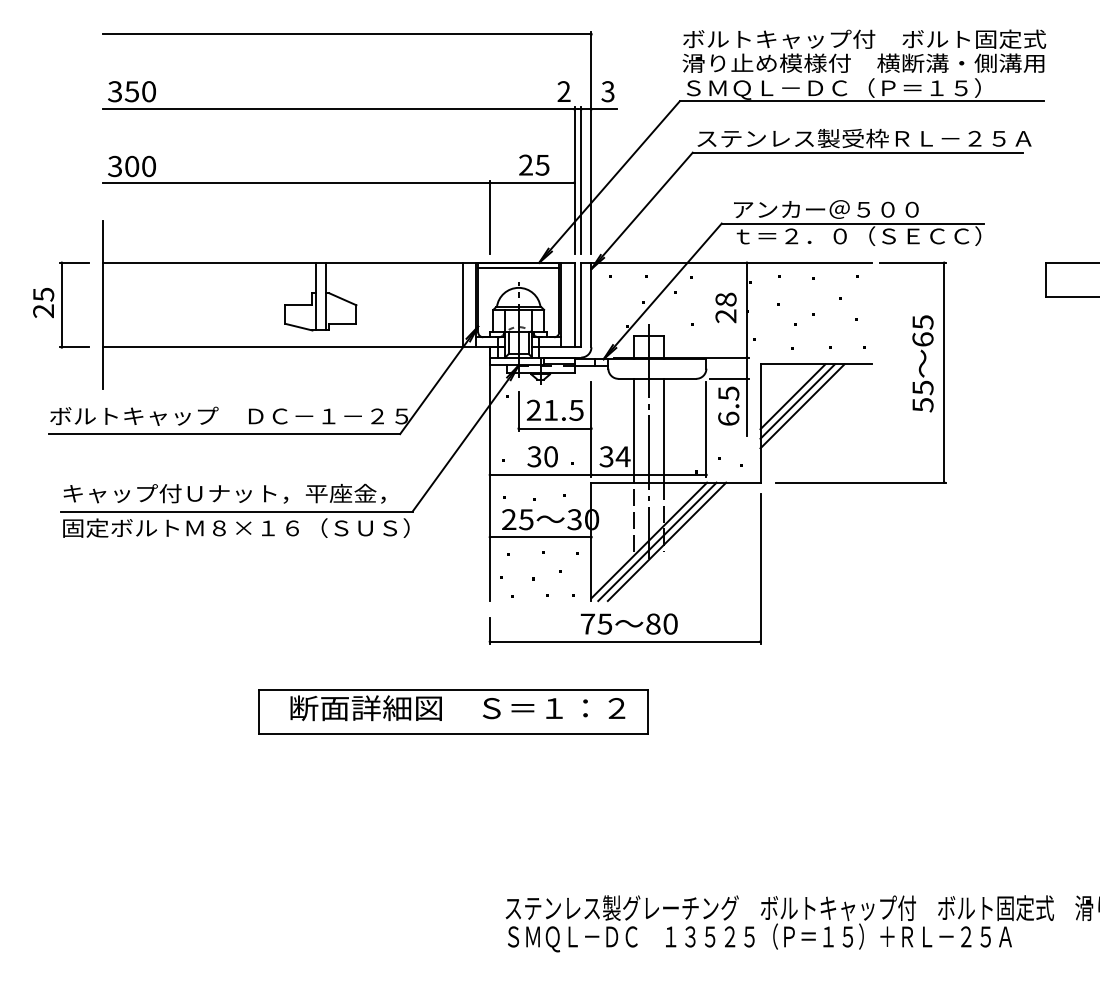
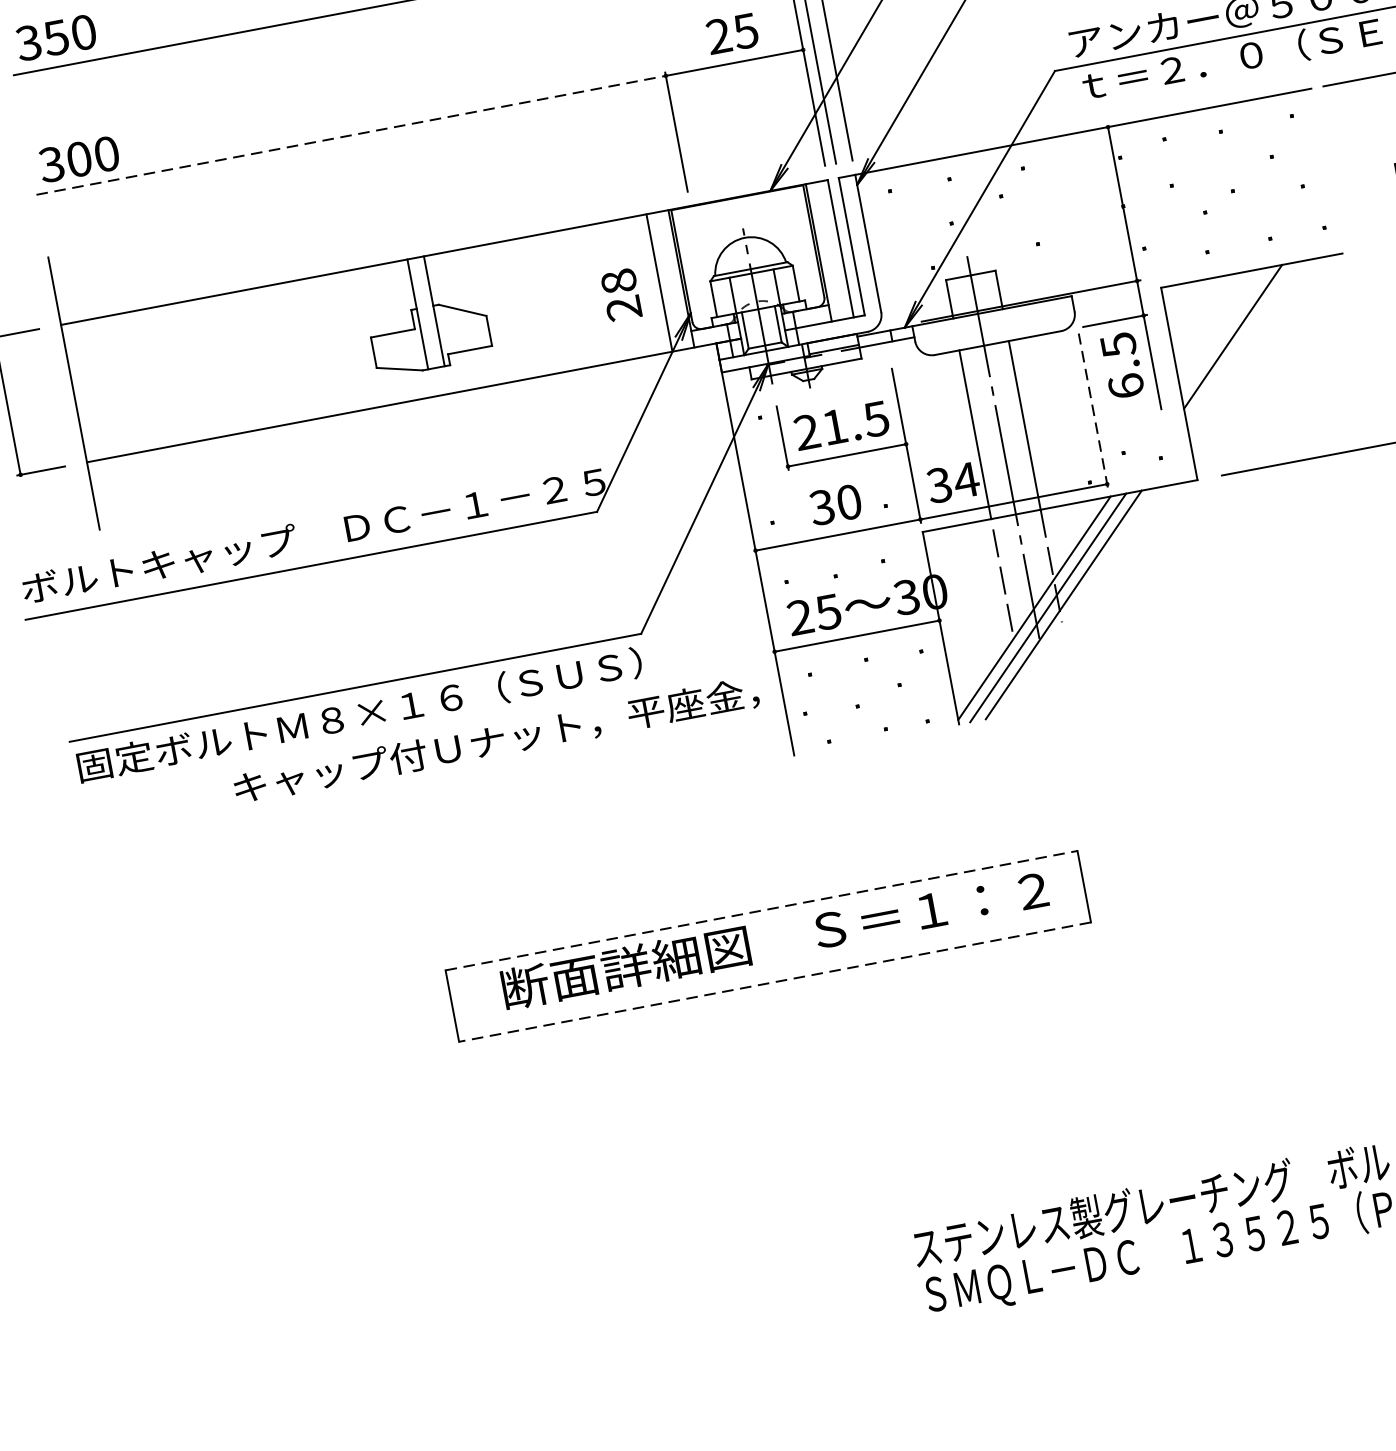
line: (296, 182) -> (351, 134), solid -> dashed
line: (518, 268) -> (738, 206), removed
text: (725, 307) -> (620, 294), moved
line: (792, 396) -> (1223, 330), removed
line: (802, 406) -> (1242, 343), removed
line: (706, 429) -> (1093, 410), solid -> dashed
text: (224, 493) -> (496, 740), moved
part: (610, 613) -> (993, 738), removed
line: (453, 689) -> (762, 910), solid -> dashed
line: (452, 733) -> (774, 982), solid -> dashed

